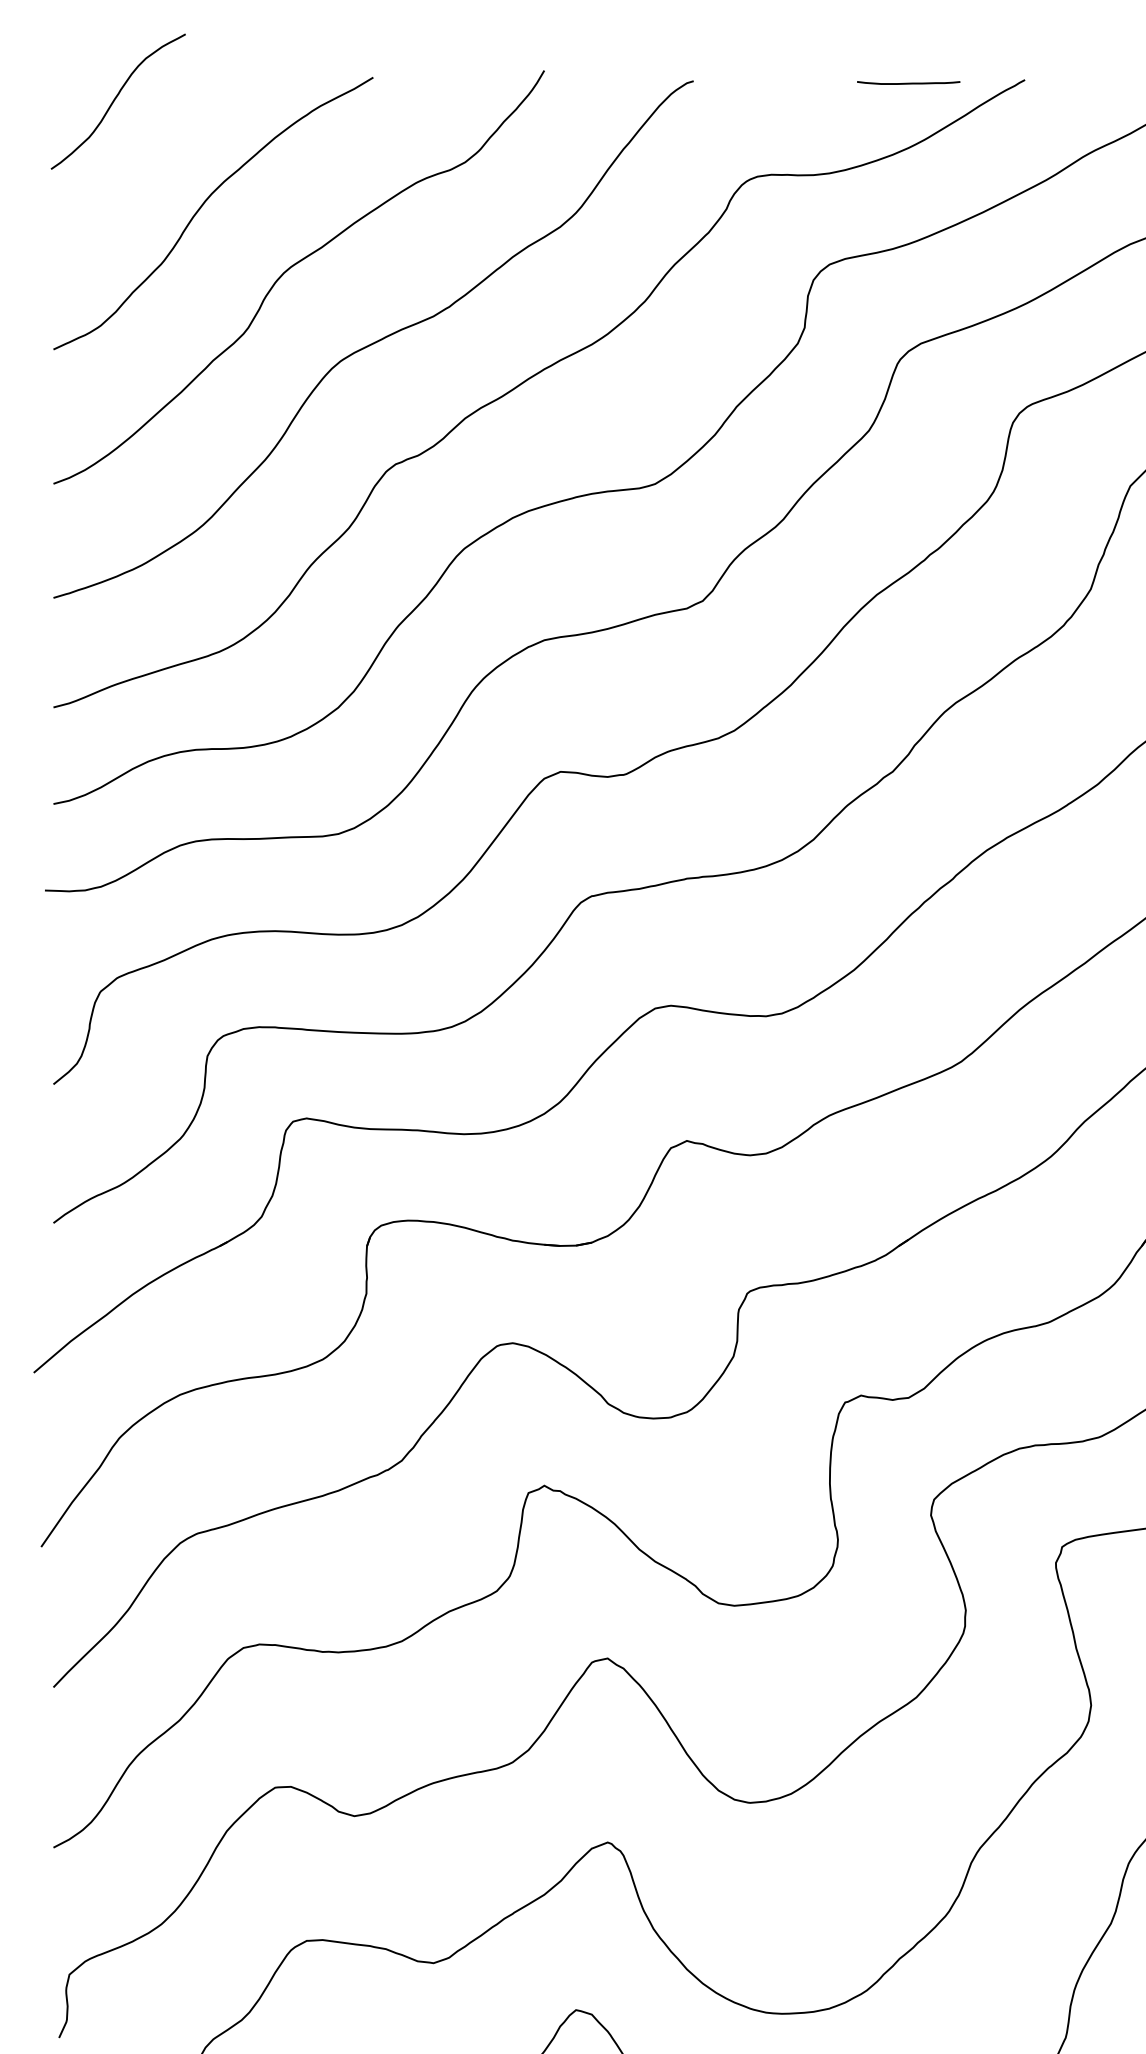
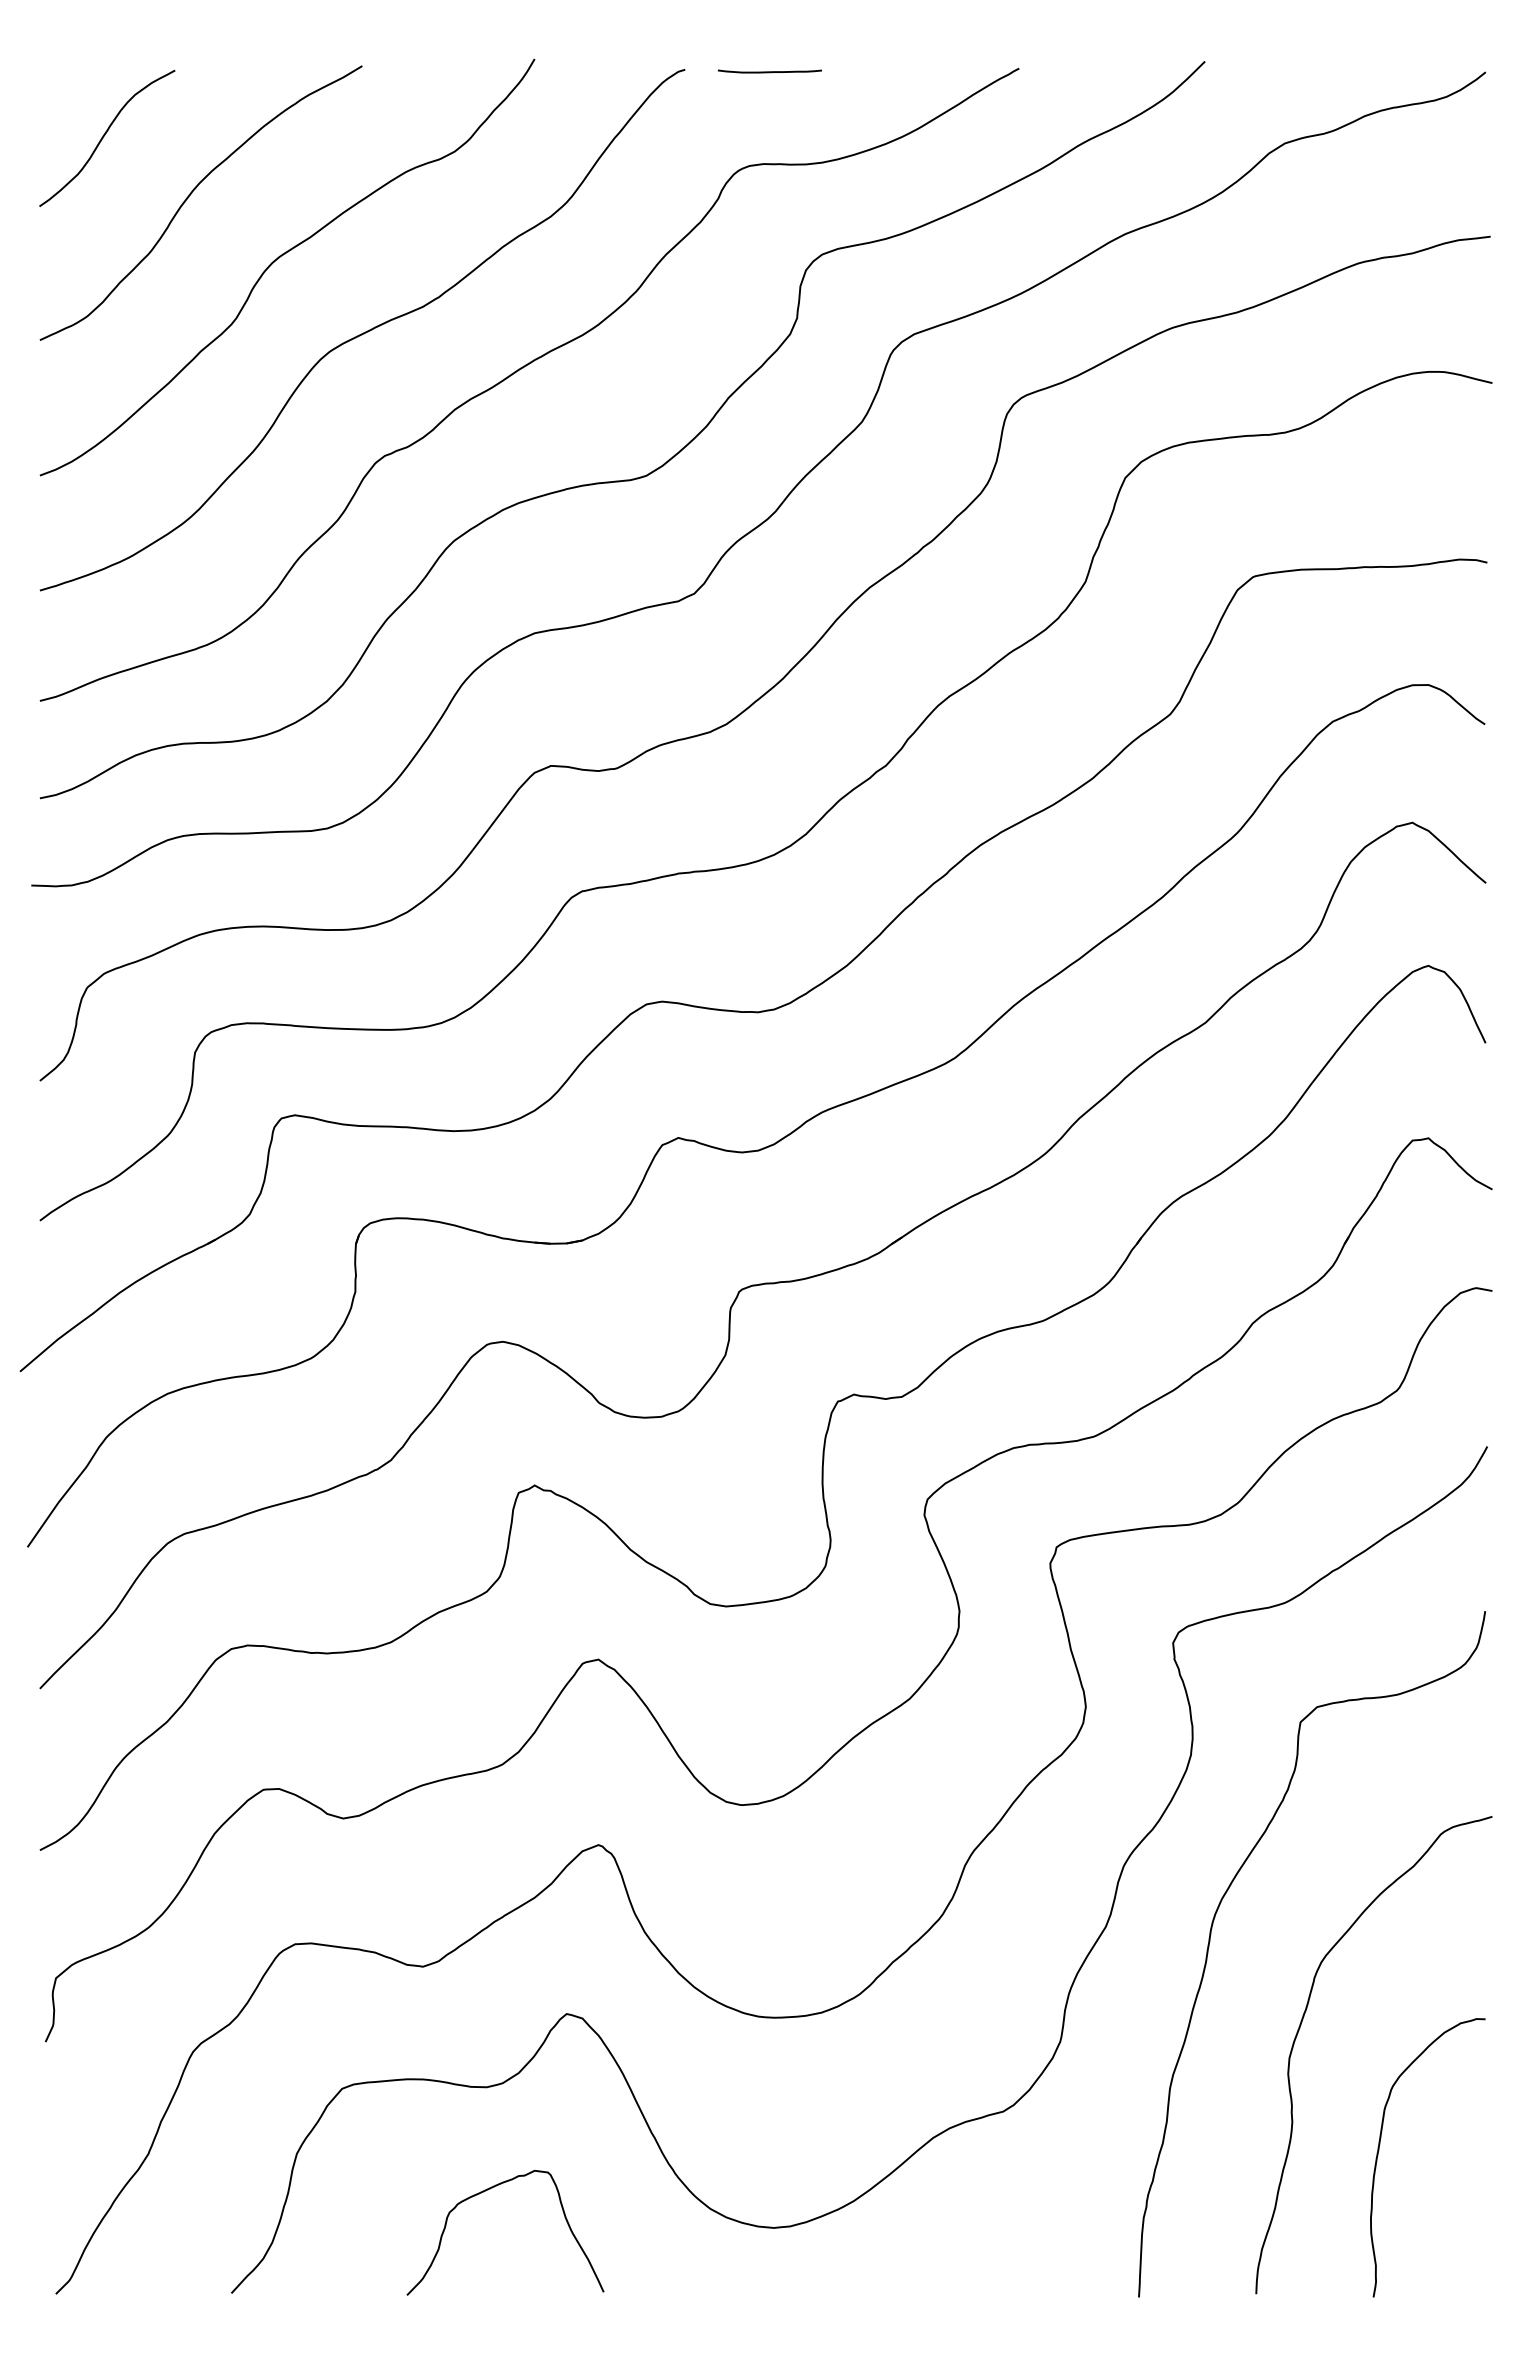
curve: (908, 82) -> (769, 71), moved
curve: (116, 98) -> (105, 135), moved

